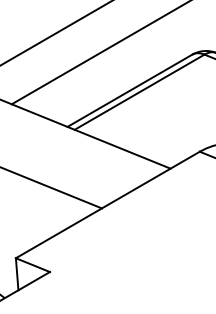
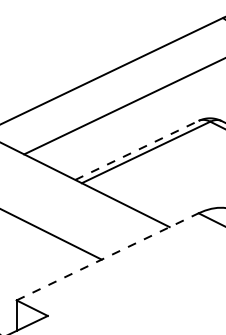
line: (130, 90) -> (137, 150), solid -> dashed
line: (107, 204) -> (107, 256), solid -> dashed

